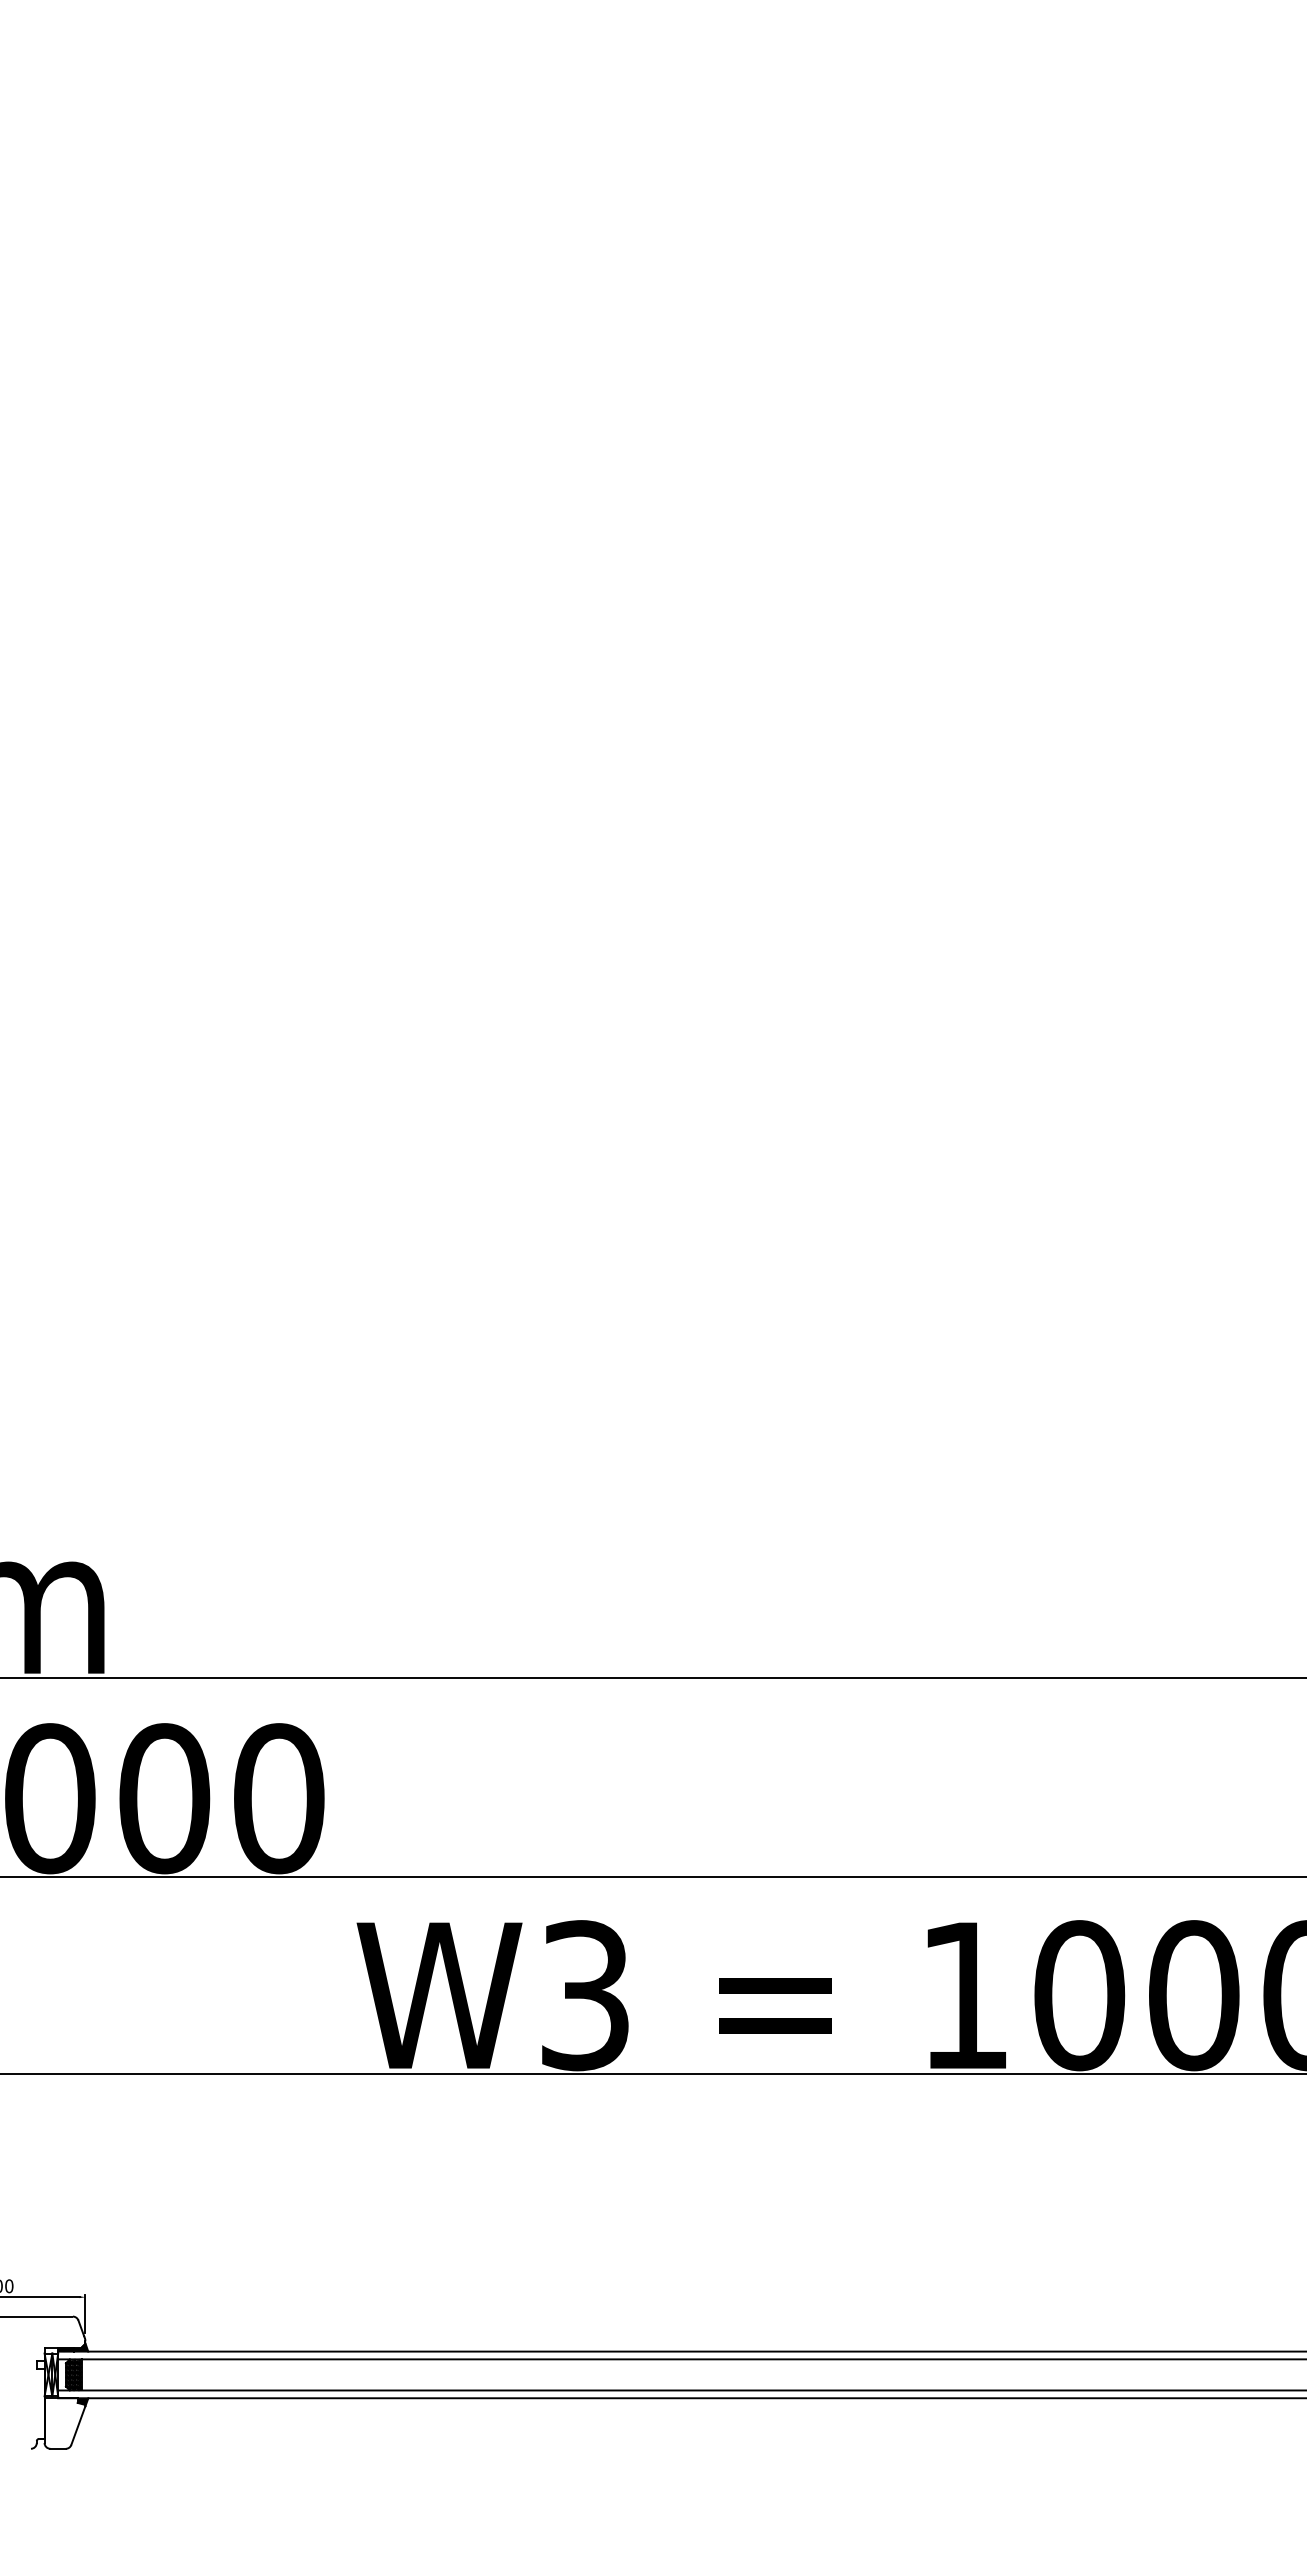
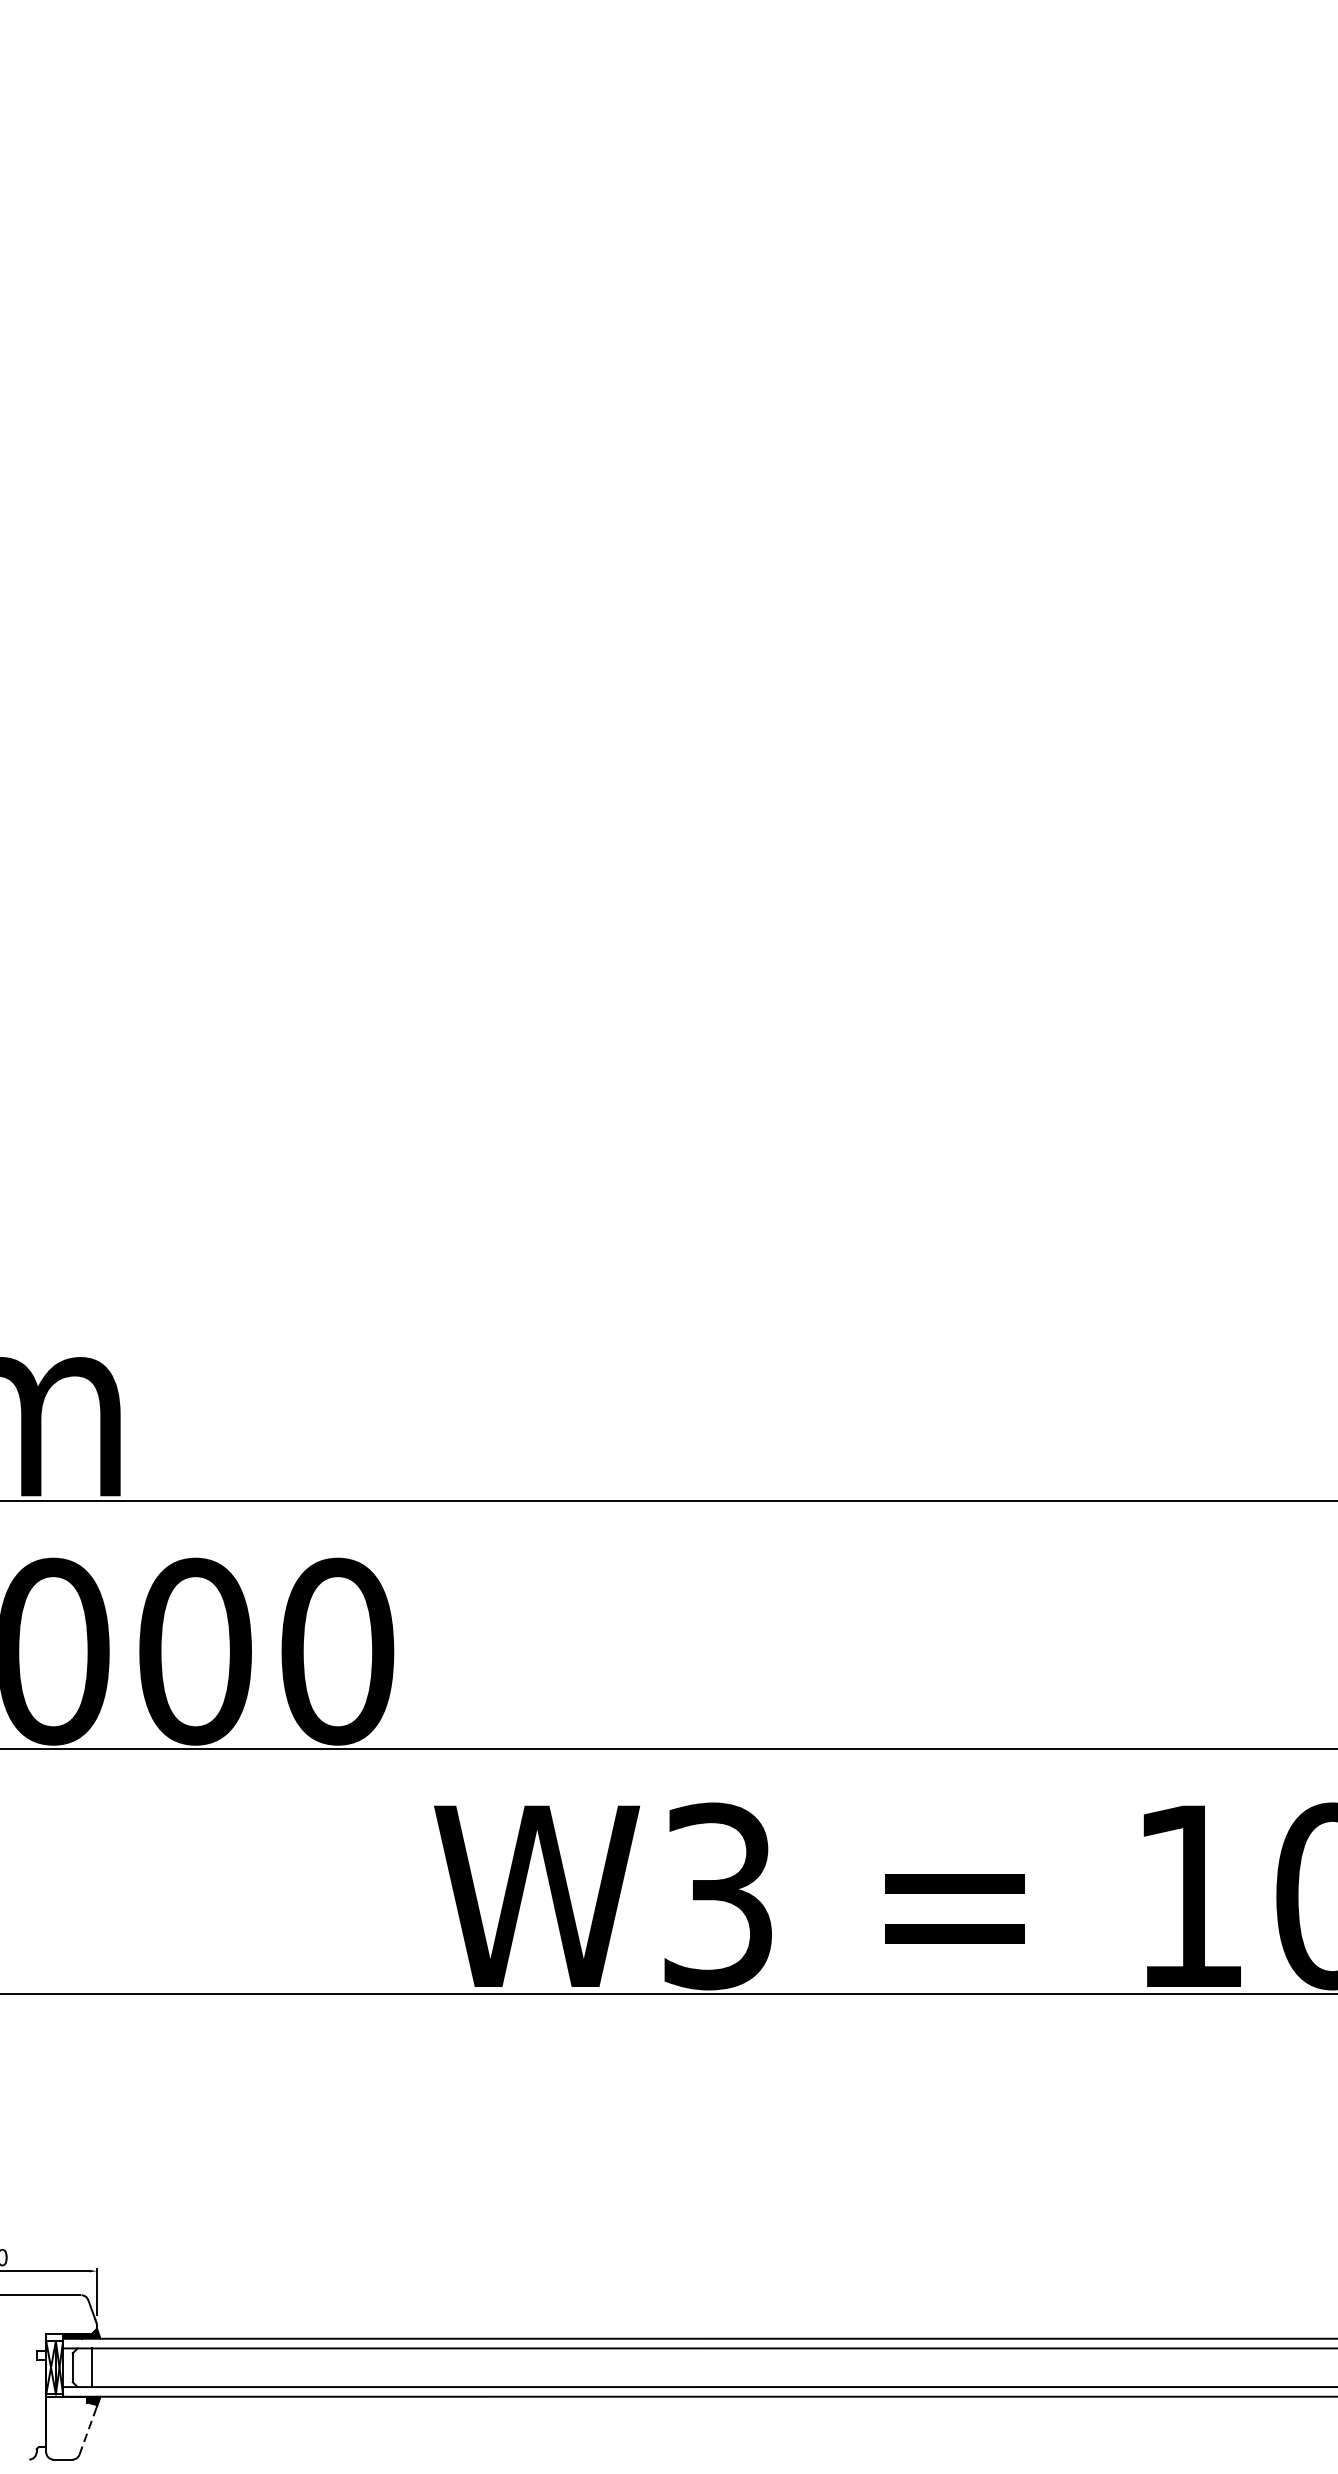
hatch: (73, 2374) -> (82, 2367), removed
line: (78, 2425) -> (88, 2430), solid -> dashed

